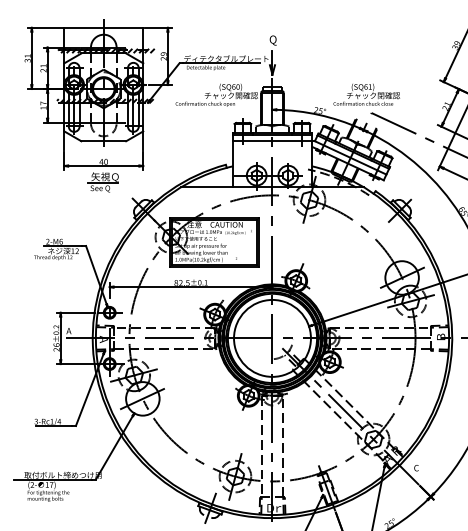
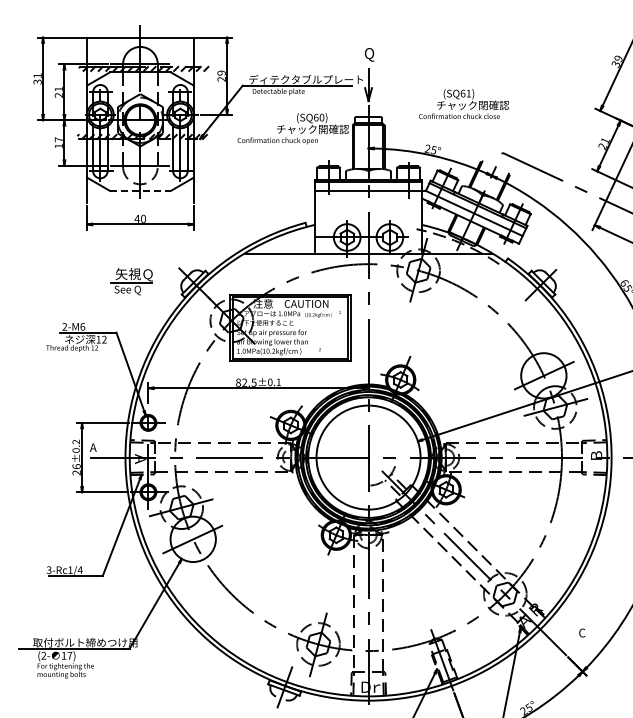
text: (366, 94) -> (463, 103), moved
line: (103, 141) -> (140, 191), solid -> dashed
part: (103, 182) -> (131, 281), moved
text: (416, 467) -> (582, 632), moved

